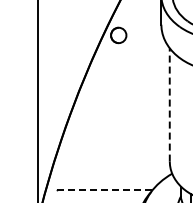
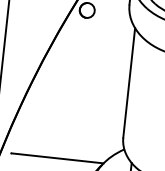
line: (169, 104) -> (129, 82), dashed -> solid
line: (104, 190) -> (57, 158), dashed -> solid

